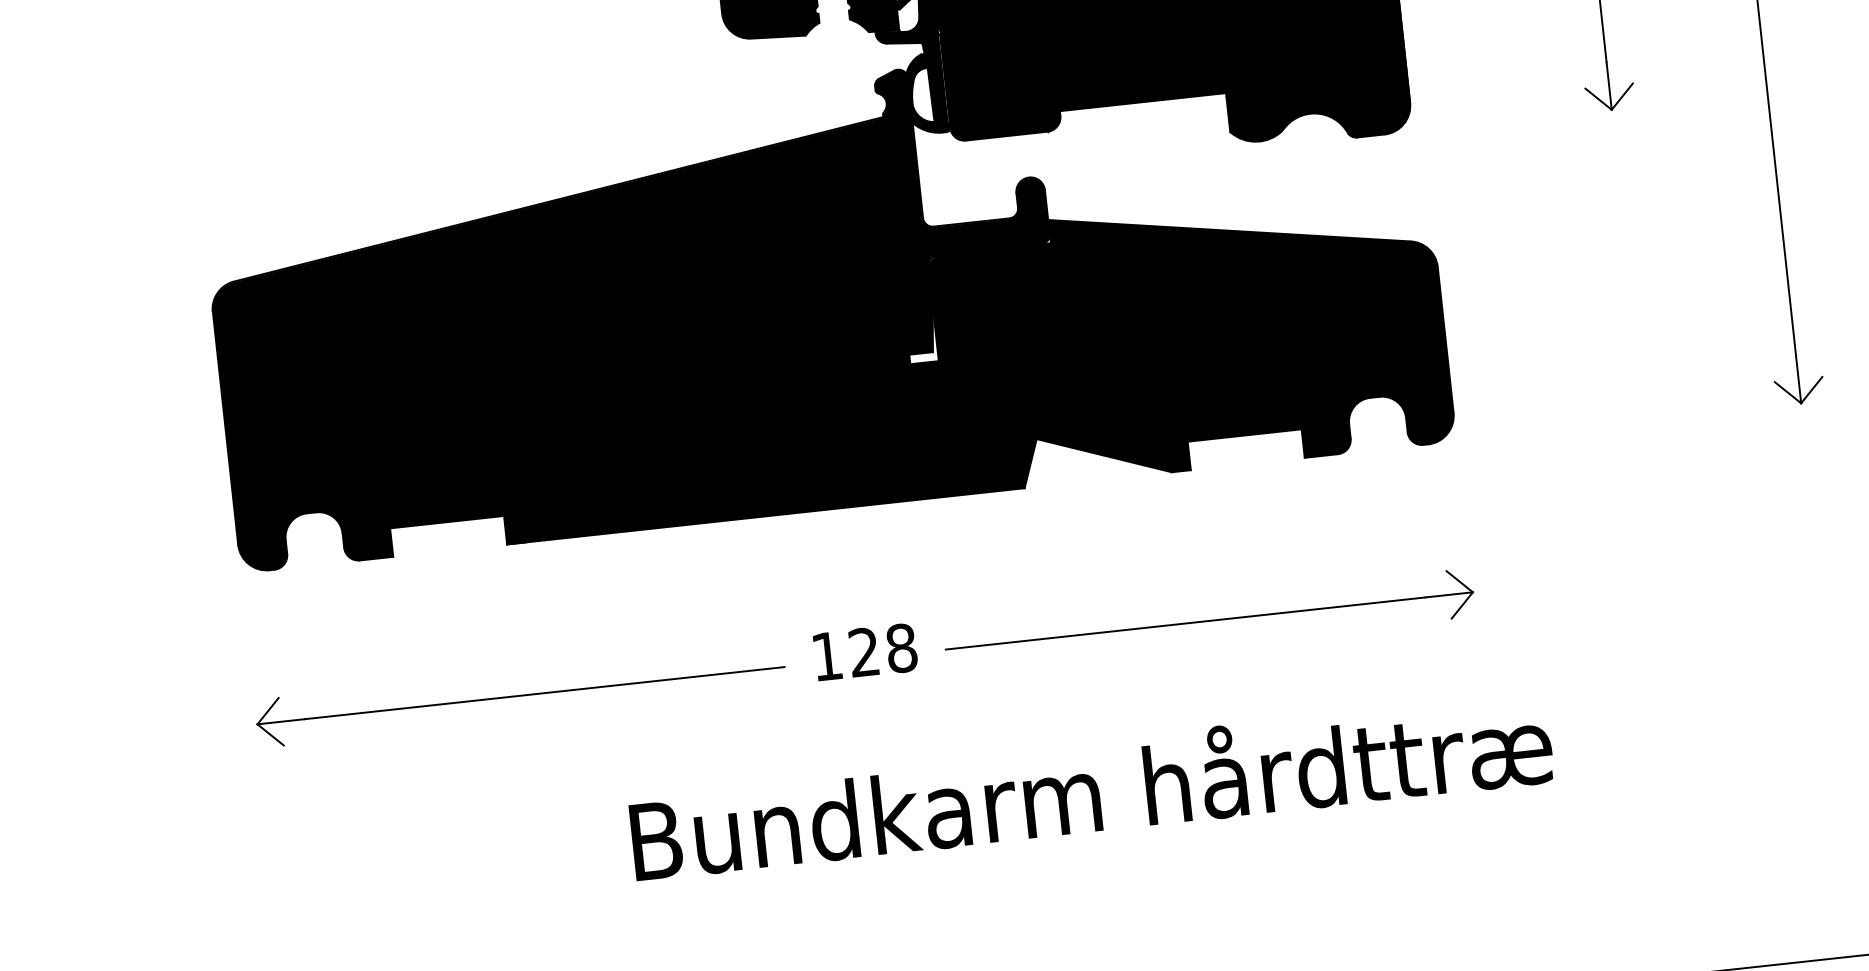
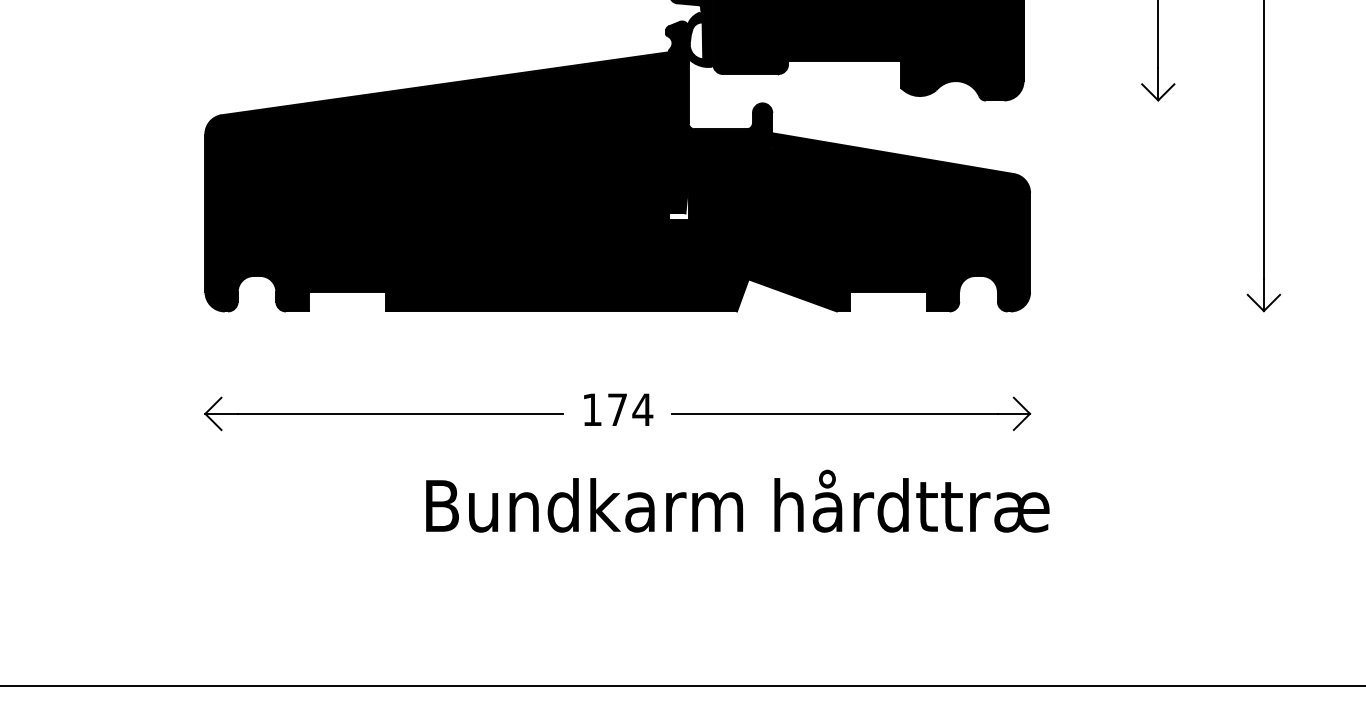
text: (883, 649) -> (630, 409), 128 -> 174
text: (1090, 785) -> (737, 500), moved

